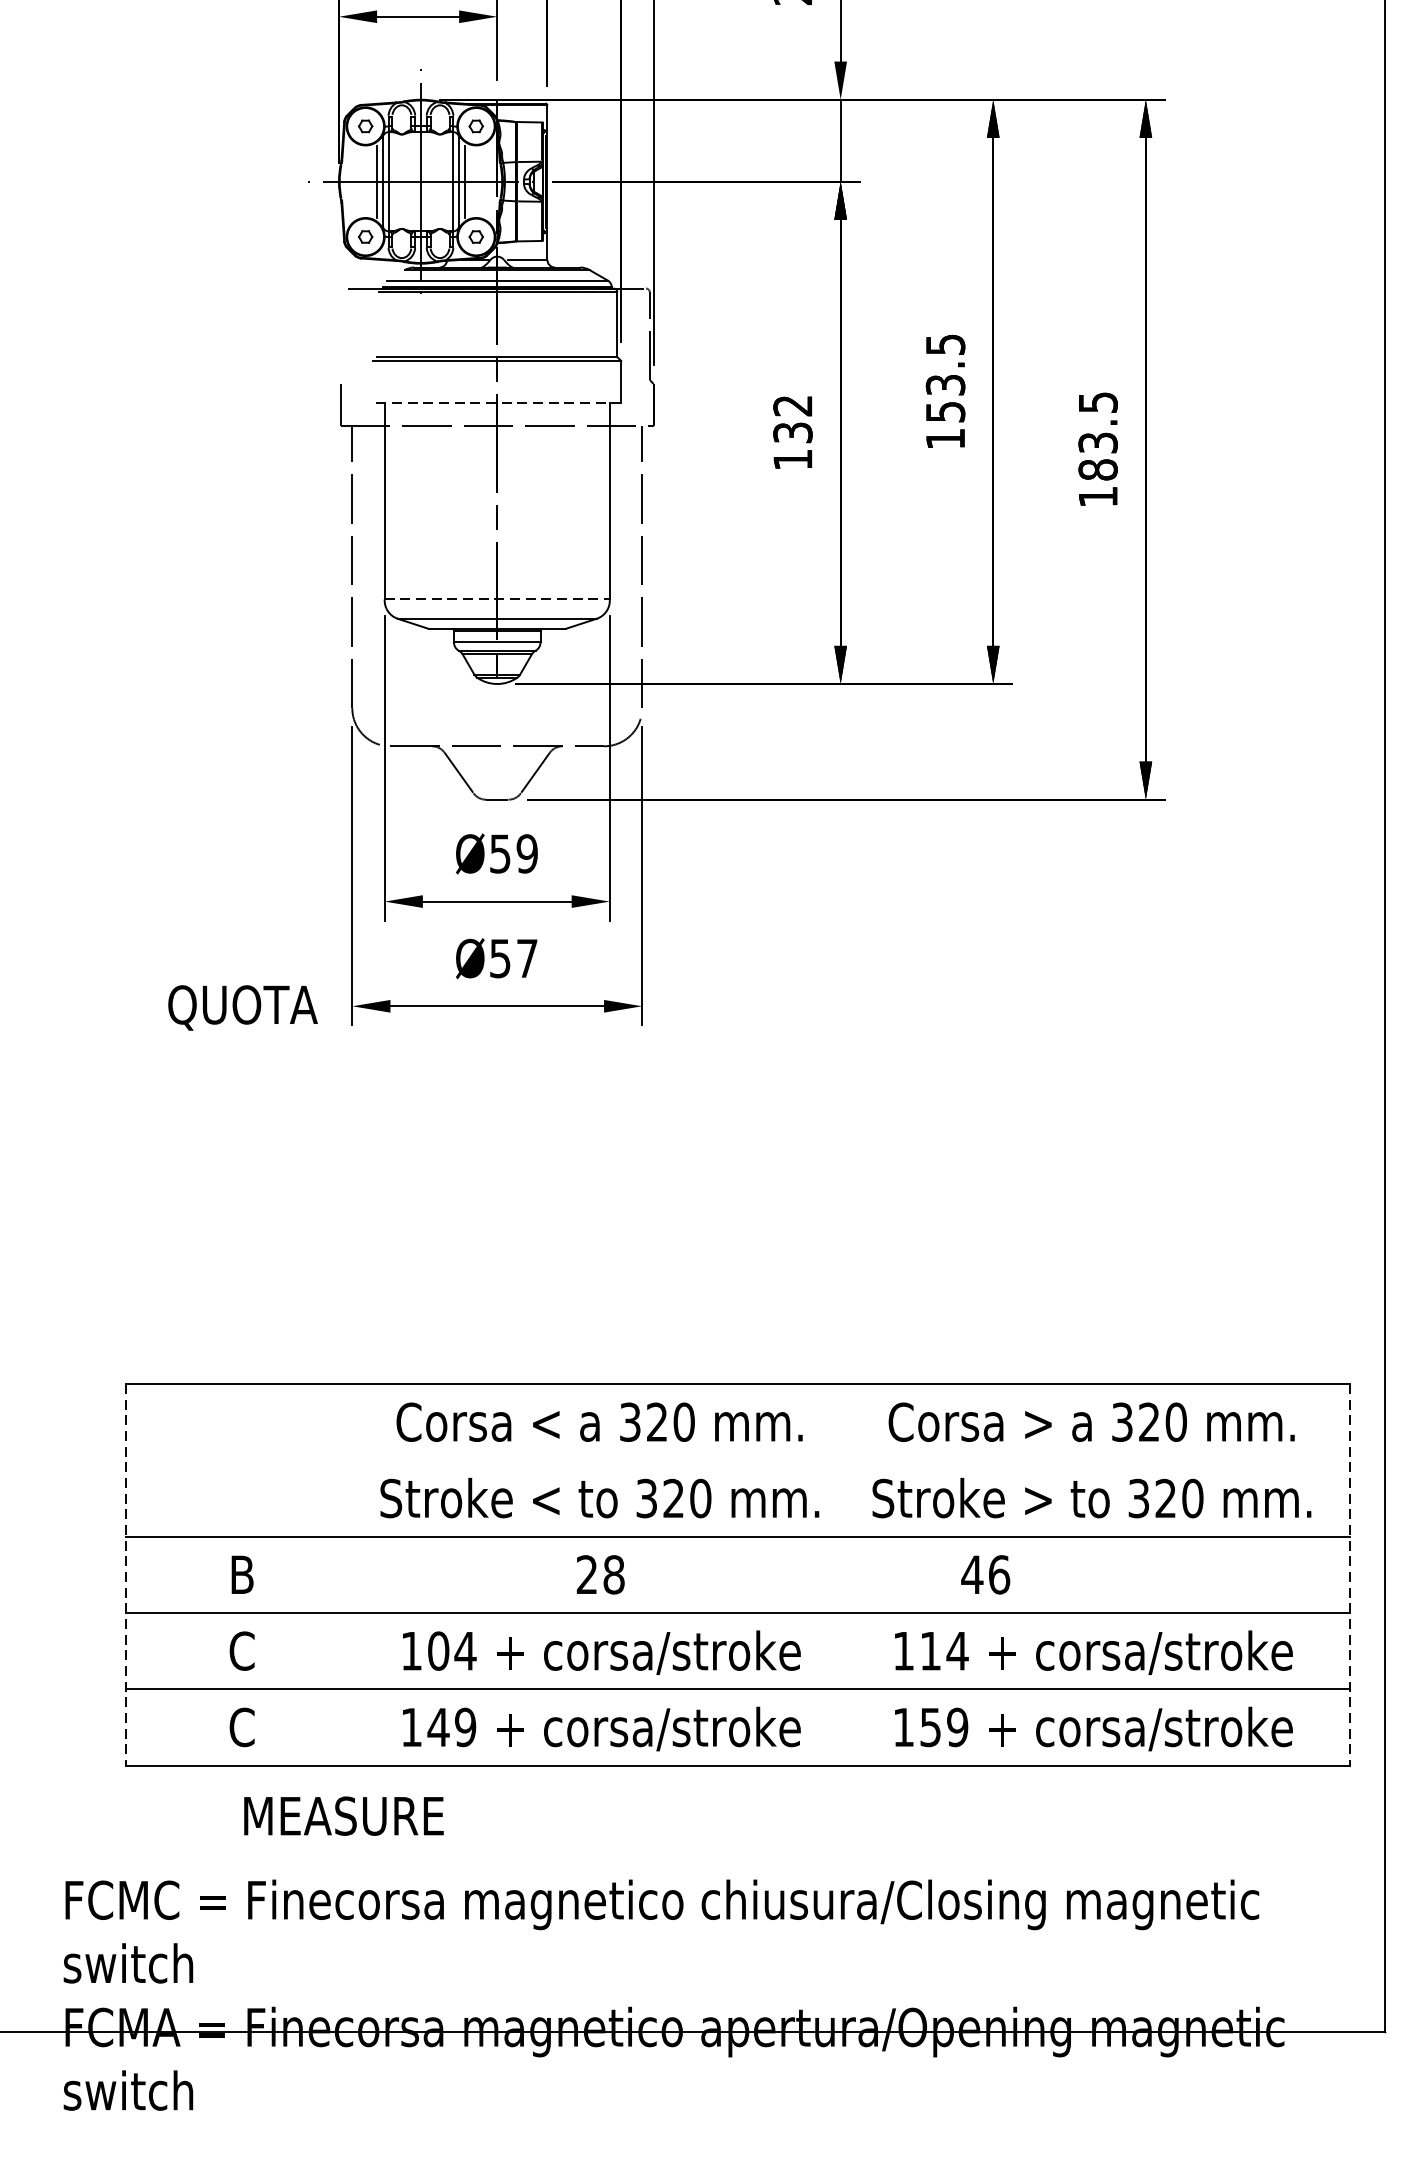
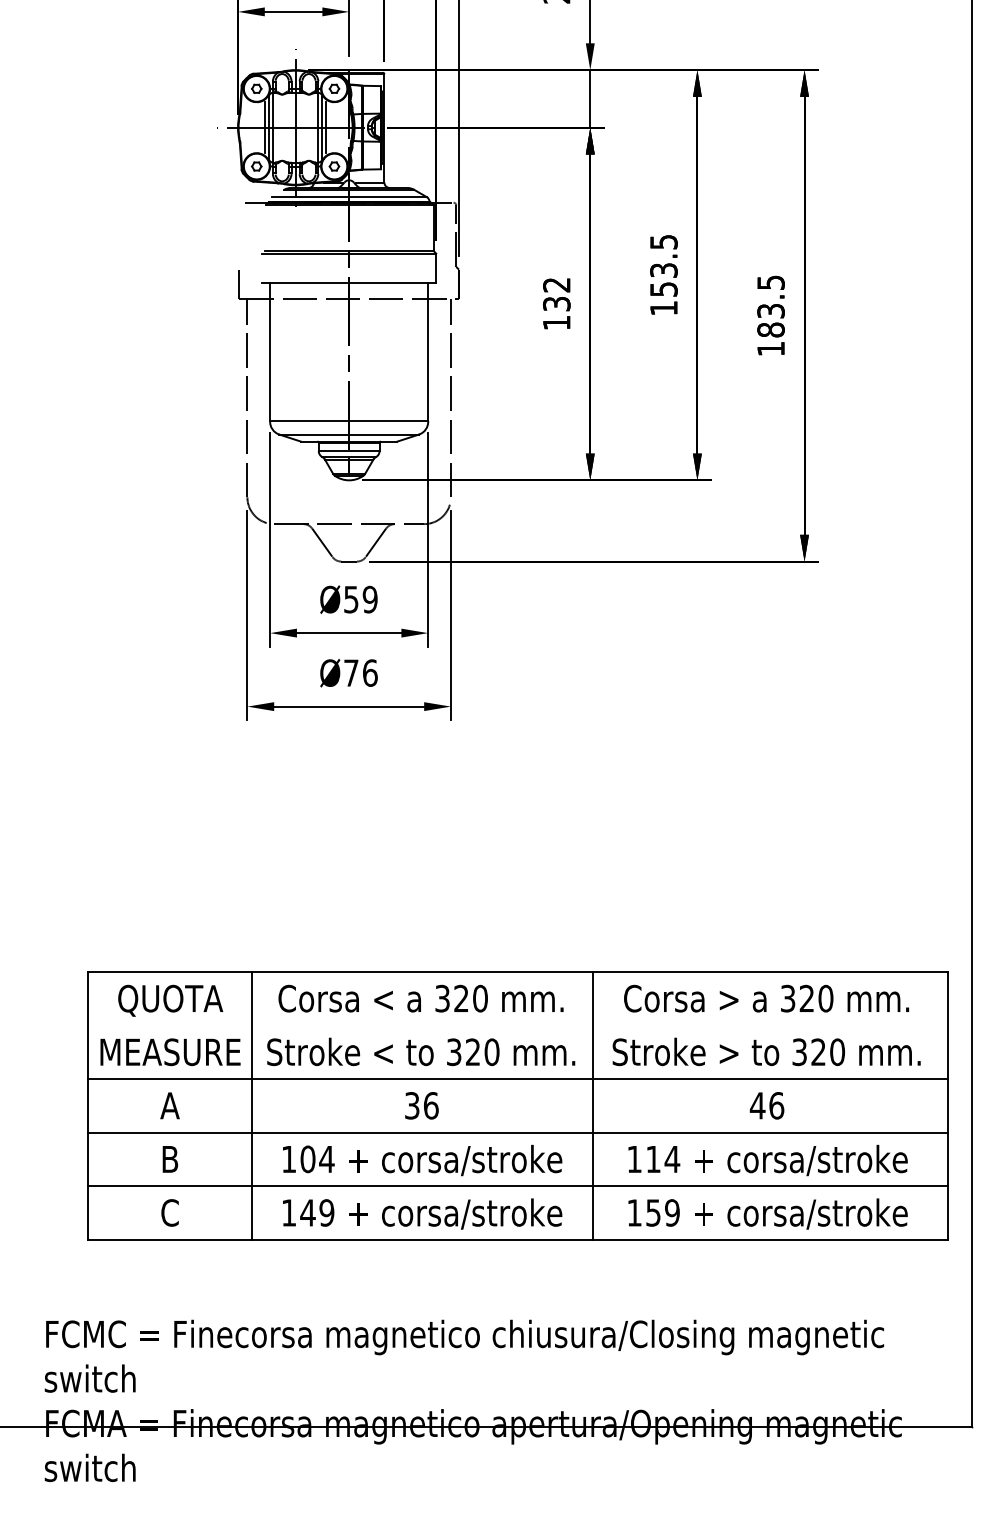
line: (496, 403) -> (348, 283), dashed -> solid
line: (497, 598) -> (349, 420), dashed -> solid
text: (513, 957) -> (360, 672), Ø57 -> Ø76
text: (242, 1007) -> (170, 1000), moved
line: (125, 1574) -> (88, 1105), dashed -> solid
text: (241, 1574) -> (169, 1105), B -> A
line: (358, 1574) -> (251, 1105), added
text: (600, 1574) -> (421, 1105), 28 -> 36
line: (845, 1574) -> (593, 1105), added
text: (984, 1574) -> (766, 1105), moved
line: (1350, 1574) -> (948, 1105), dashed -> solid
text: (241, 1651) -> (169, 1159), C -> B
text: (343, 1816) -> (170, 1052), moved

